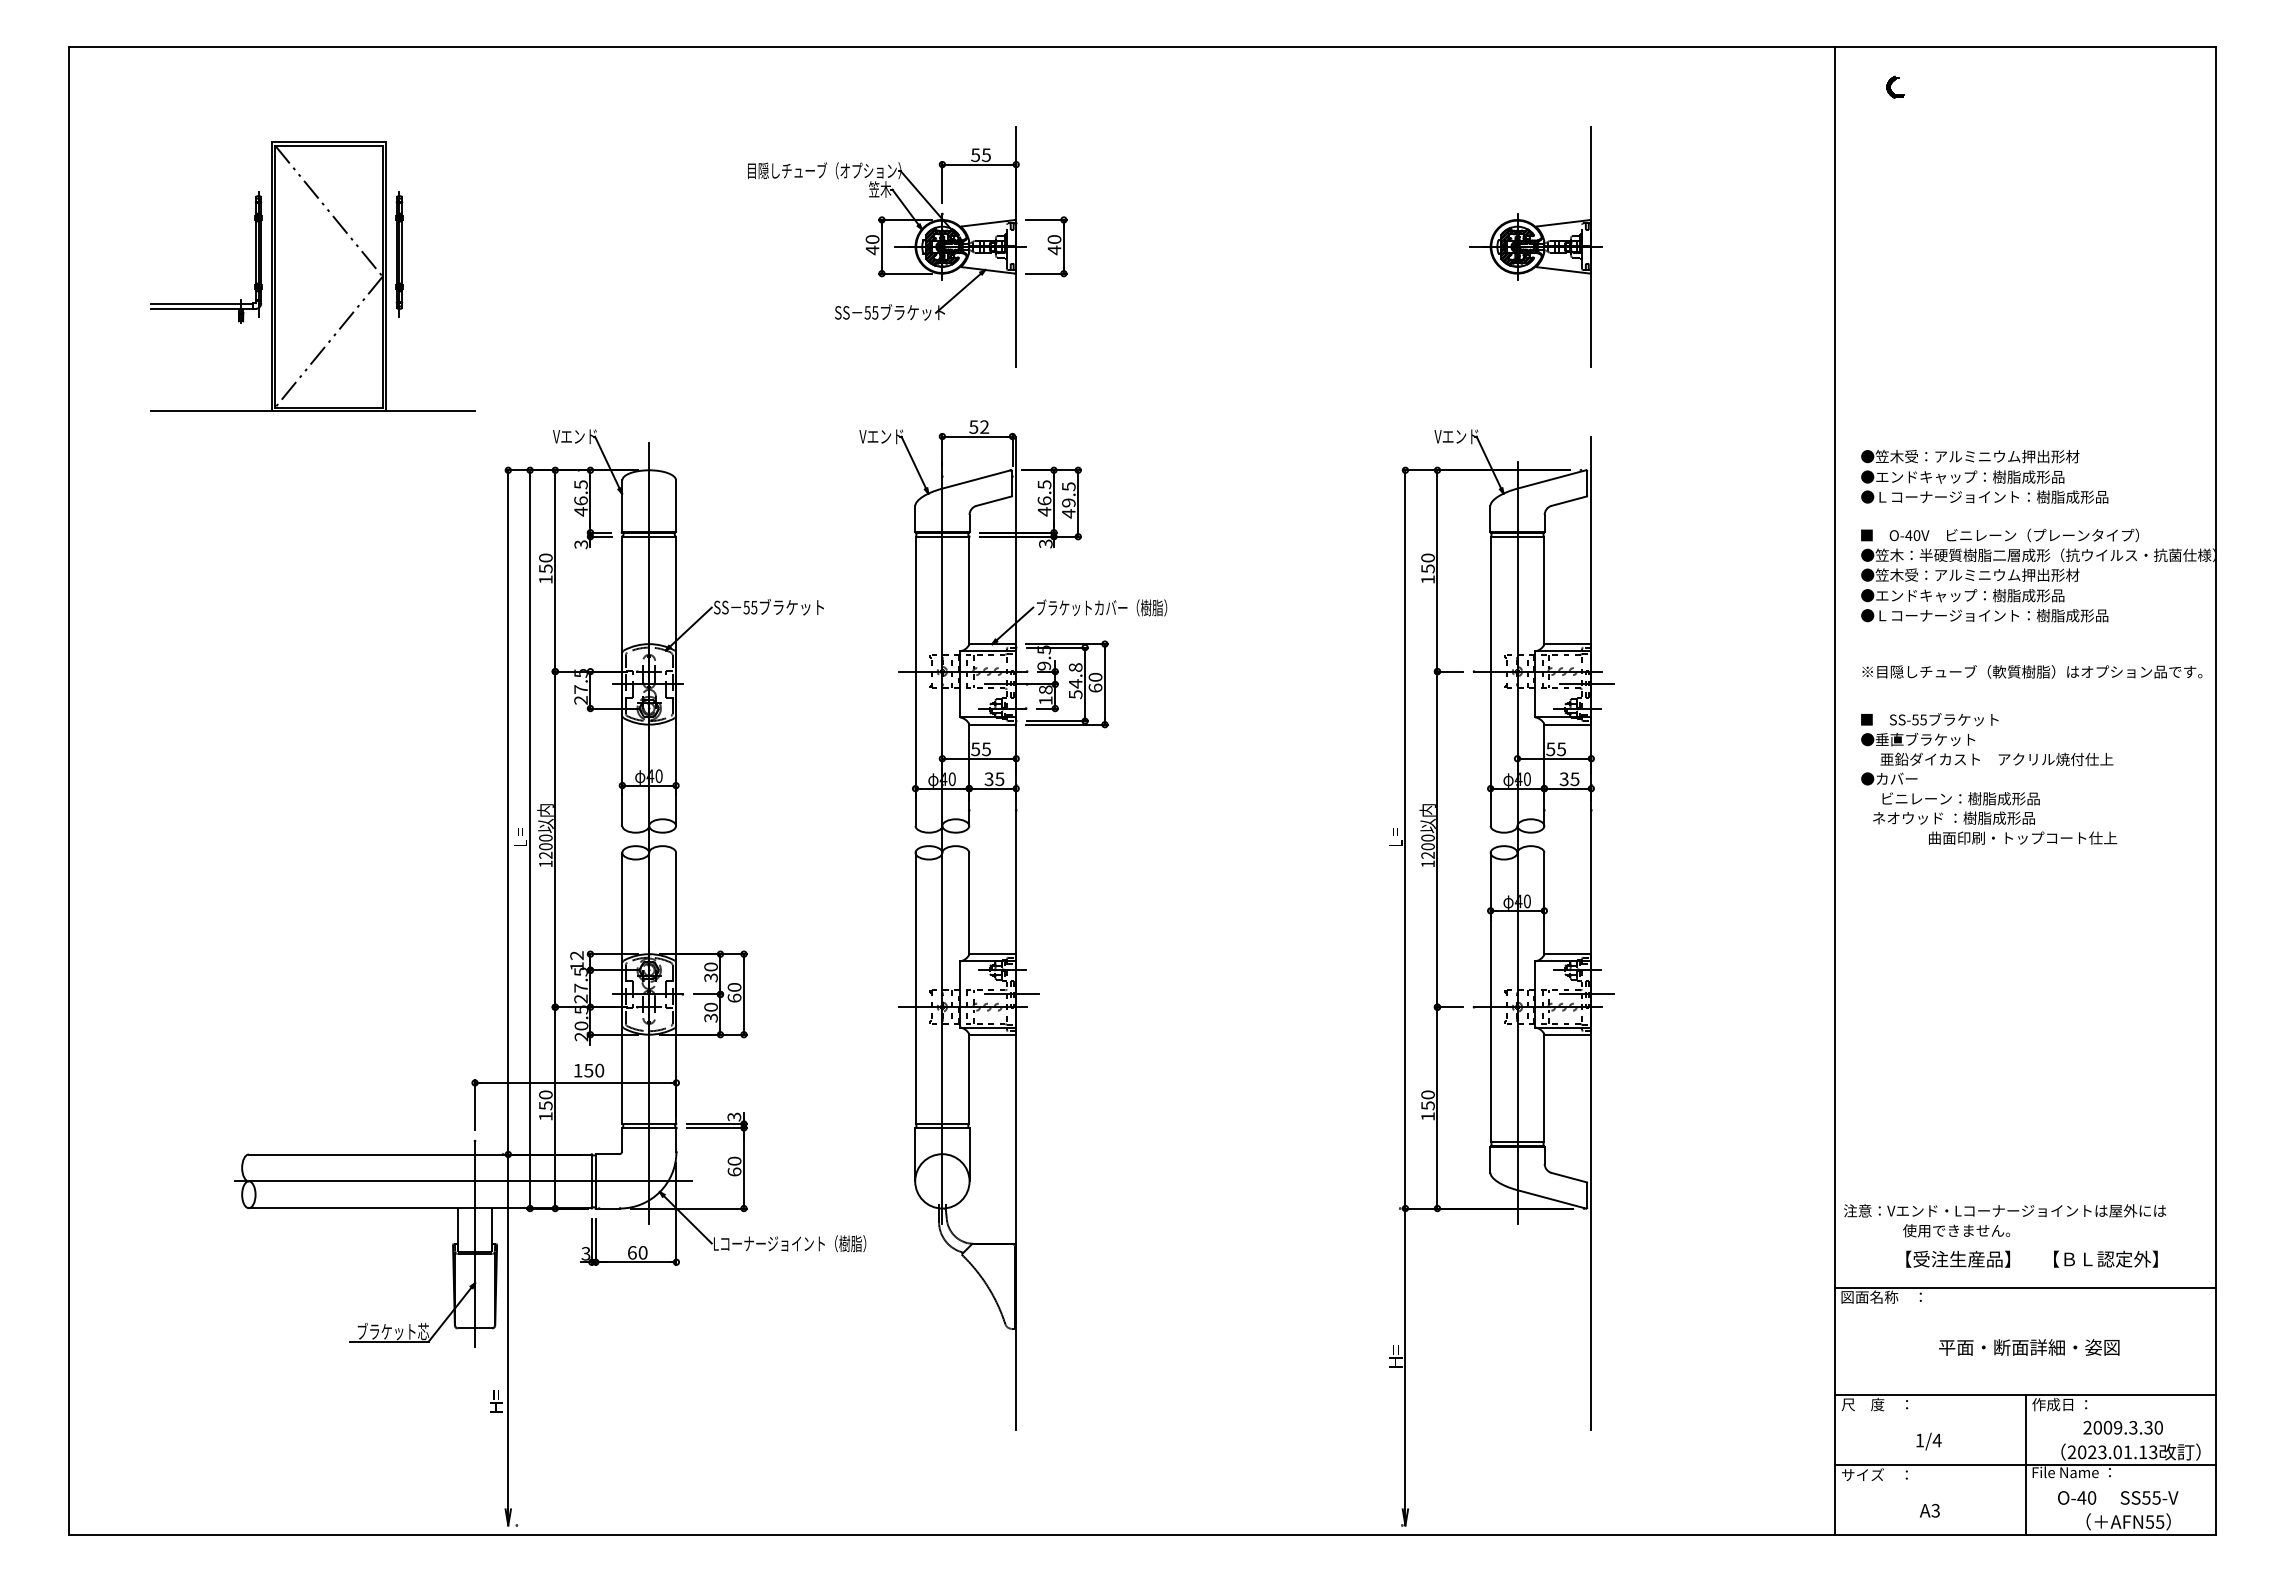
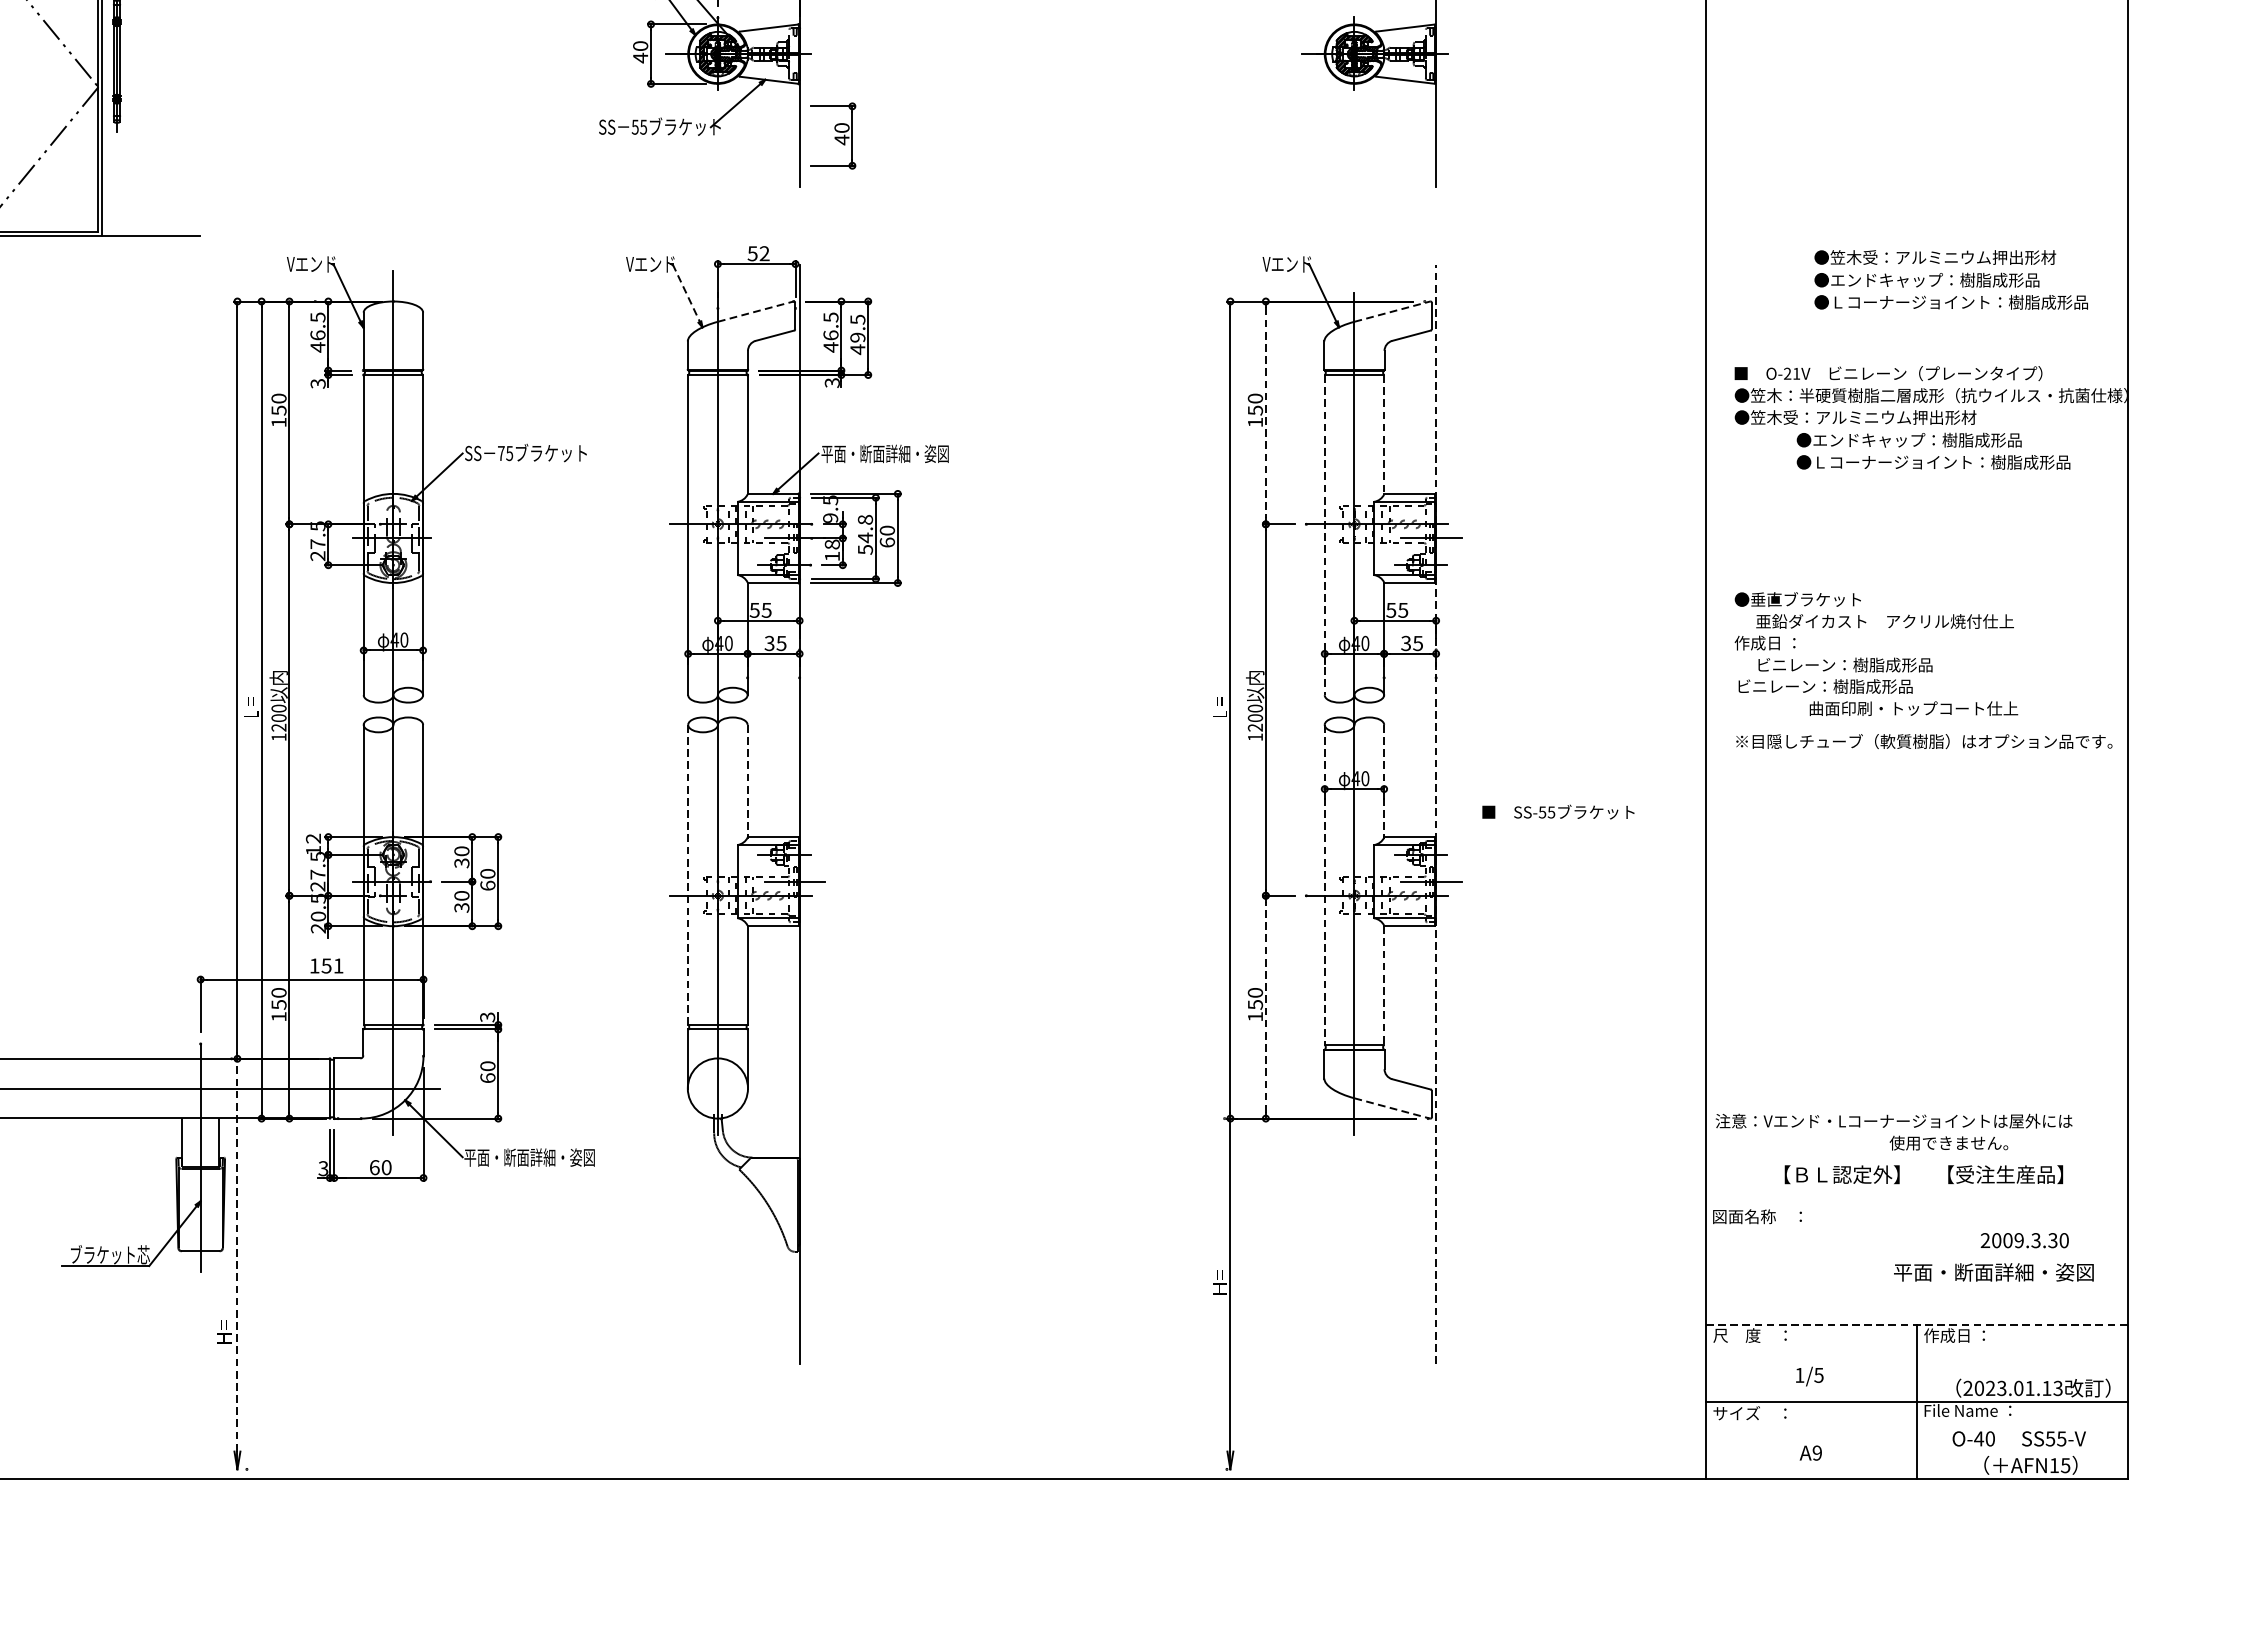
part: (1046, 246) -> (833, 135), moved
line: (914, 464) -> (687, 295), solid -> dashed
text: (1984, 476) -> (1951, 279), moved
line: (977, 479) -> (756, 311), solid -> dashed
line: (1552, 479) -> (1393, 311), solid -> dashed
text: (1912, 535) -> (1791, 373), O-40V -> O-21V
line: (1437, 571) -> (1265, 413), solid -> dashed
line: (1544, 590) -> (1384, 434), solid -> dashed
text: (1984, 605) -> (1933, 451), moved
text: (746, 607) -> (501, 453), 55 -> 75
text: (1101, 607) -> (894, 453), ブラケットカバー（樹脂） -> 平面・断面詳細・姿図
text: (2032, 671) -> (1924, 741), moved
line: (1490, 681) -> (1324, 535), solid -> dashed
text: (1929, 719) -> (1558, 811), moved
text: (1889, 778) -> (1766, 642), ●カバー -> 作成日 ：
text: (1949, 817) -> (1832, 685), ネオウッド ：樹脂成形品 -> ビニレーン：樹脂成形品
line: (969, 903) -> (747, 780), solid -> dashed
line: (1544, 903) -> (1384, 780), solid -> dashed
line: (1591, 933) -> (1436, 814), solid -> dashed
line: (915, 988) -> (688, 875), solid -> dashed
line: (1490, 997) -> (1324, 885), solid -> dashed
text: (599, 1070) -> (338, 965), 150 -> 151
line: (1544, 1088) -> (1384, 985), solid -> dashed
line: (1437, 1107) -> (1265, 1006), solid -> dashed
line: (1552, 1199) -> (1393, 1108), solid -> dashed
text: (1956, 1230) -> (1948, 1142), moved
text: (789, 1243) -> (548, 1157), Lコーナージョイント（樹脂） -> 平面・断面詳細・姿図
text: (1958, 1258) -> (1842, 1173), 【受注生産品】 -> 【ＢＬ認定外】
text: (2106, 1258) -> (2006, 1173), 【ＢＬ認定外】 -> 【受注生産品】
line: (2025, 1287) -> (1916, 1205), removed
line: (508, 1331) -> (237, 1254), solid -> dashed
text: (2029, 1347) -> (1994, 1272), moved
line: (2025, 1395) -> (1916, 1325), solid -> dashed
text: (2122, 1427) -> (2024, 1240), moved
text: (1936, 1440) -> (1818, 1375), 1/4 -> 1/5
text: (1935, 1510) -> (1817, 1452), A3 -> A9
text: (2149, 1521) -> (2053, 1464), AFN55 -> AFN15

